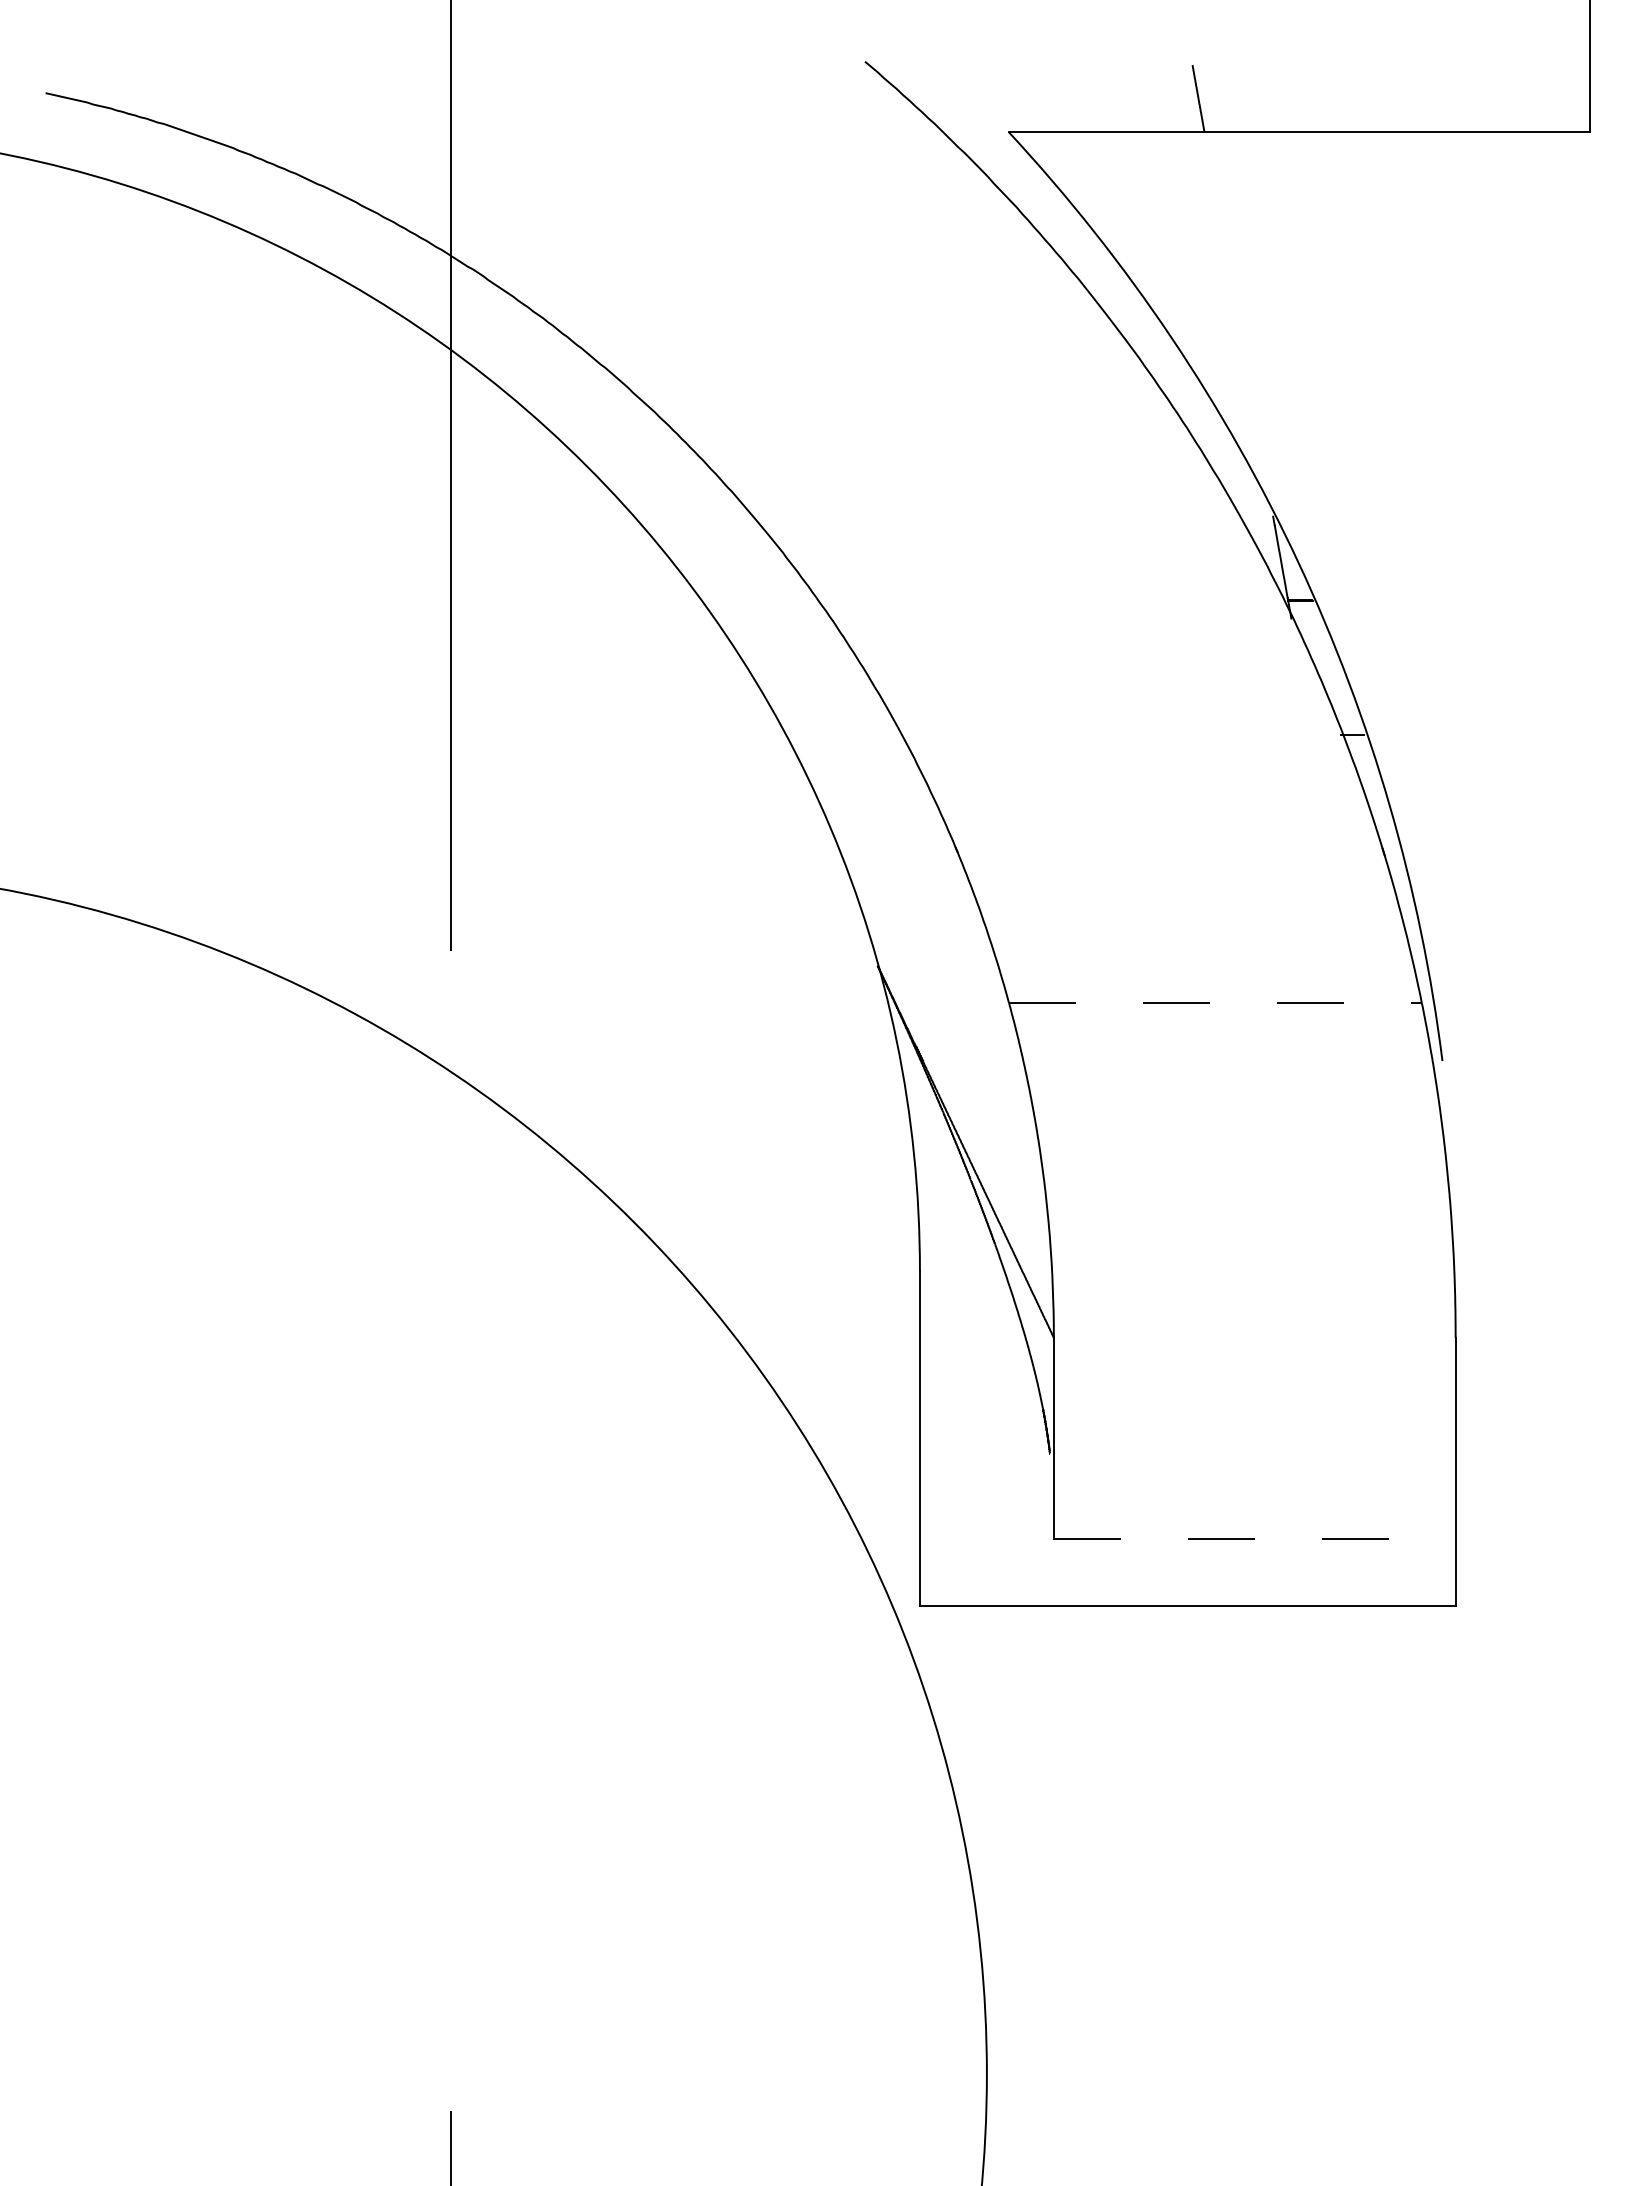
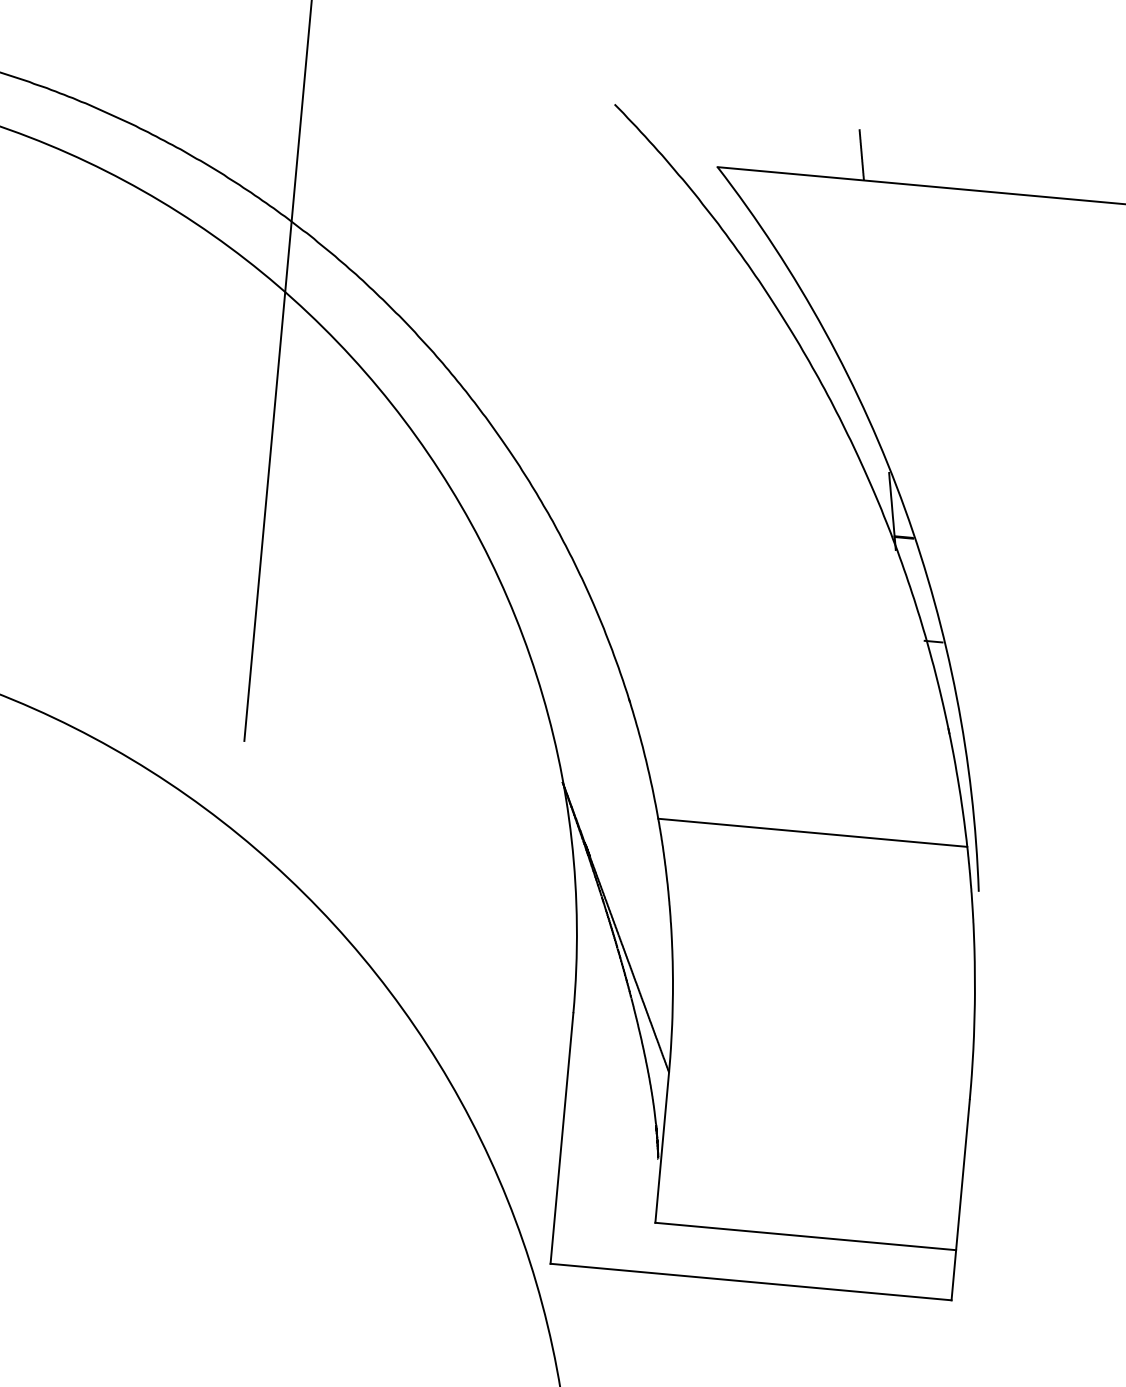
line: (1215, 1002) -> (812, 832), dashed -> solid
line: (1254, 1538) -> (805, 1236), dashed -> solid

